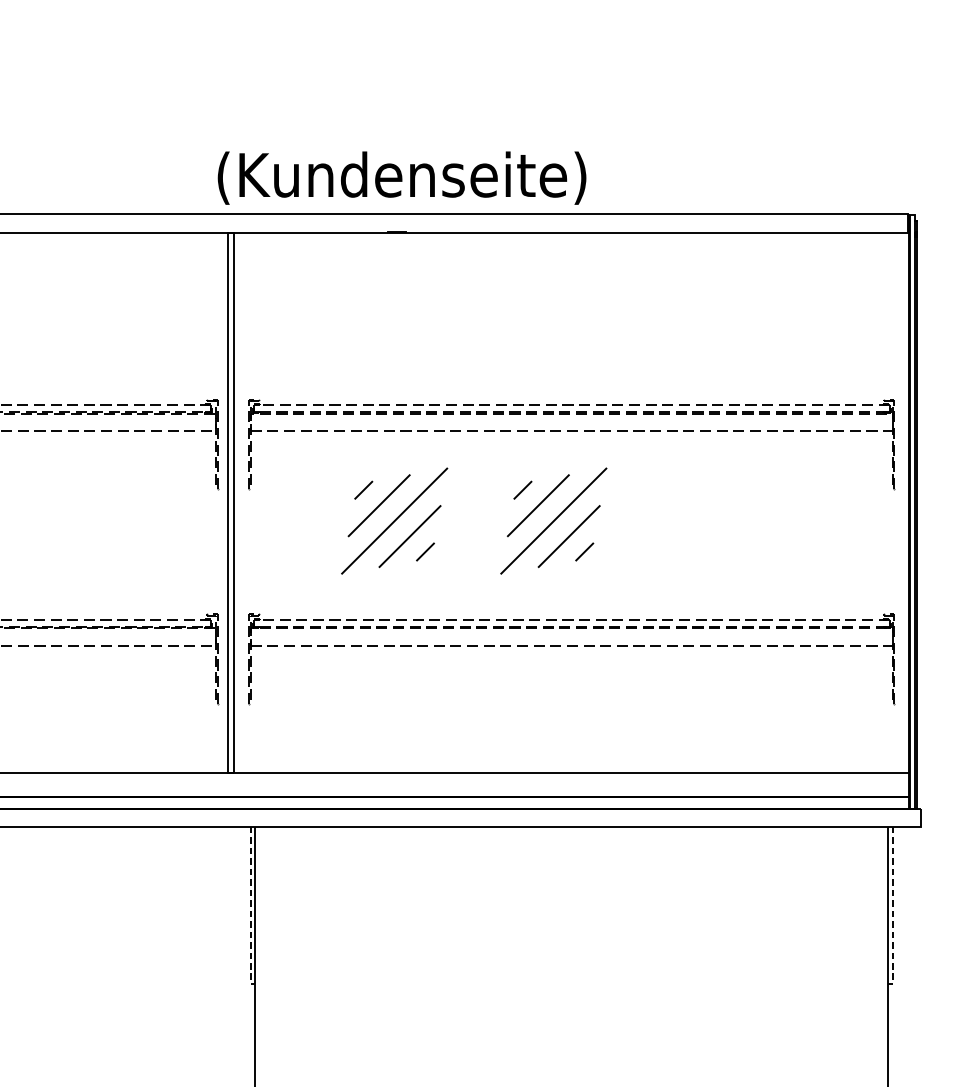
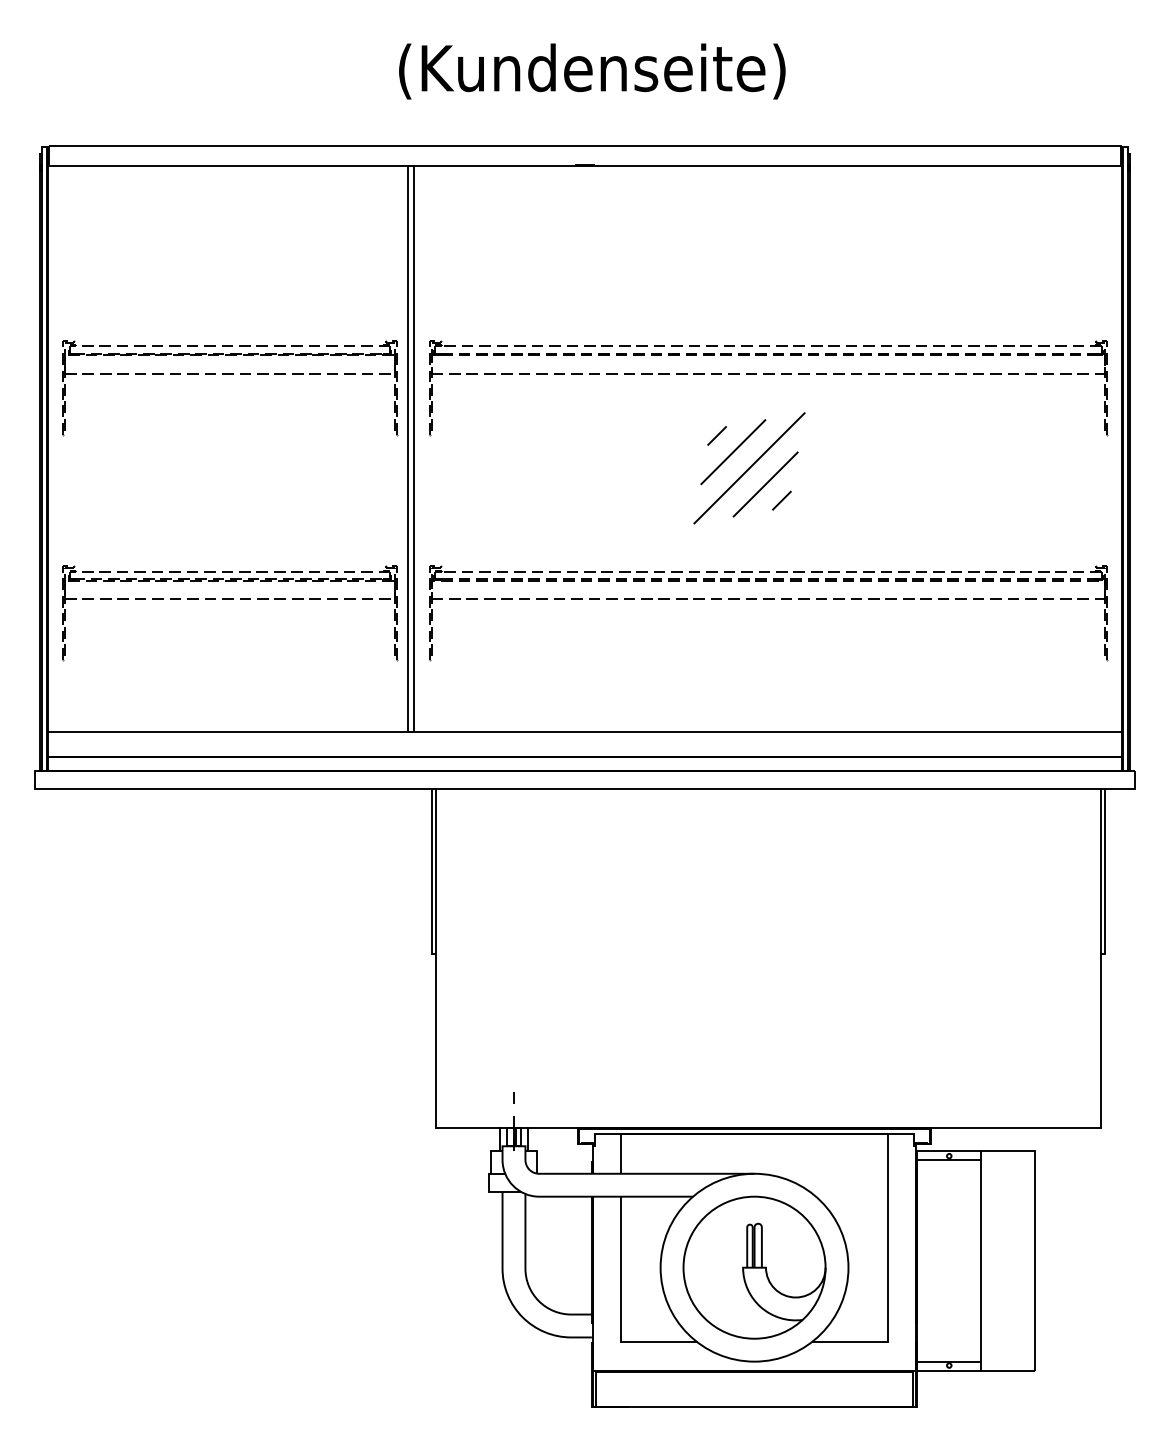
text: (402, 178) -> (592, 71), moved
part: (394, 521) -> (582, 468), removed
line: (250, 908) -> (431, 874), dashed -> solid
line: (893, 908) -> (1105, 874), dashed -> solid

